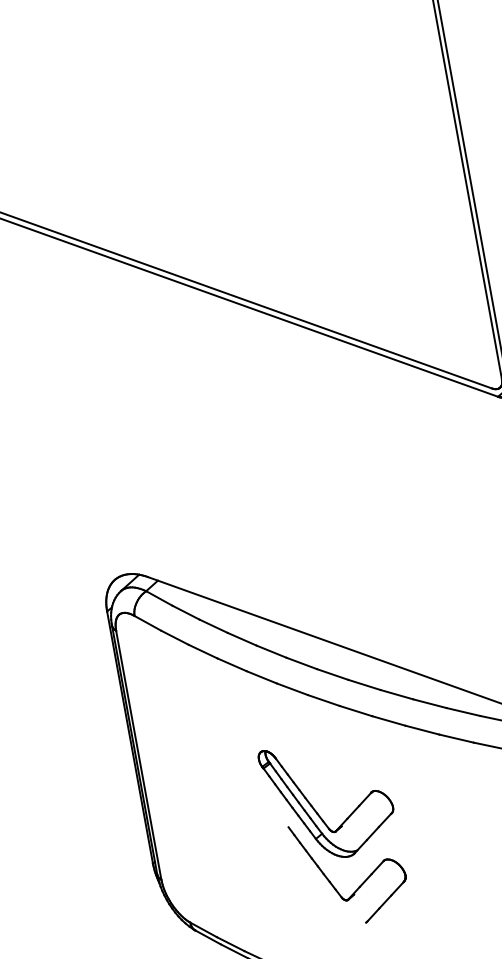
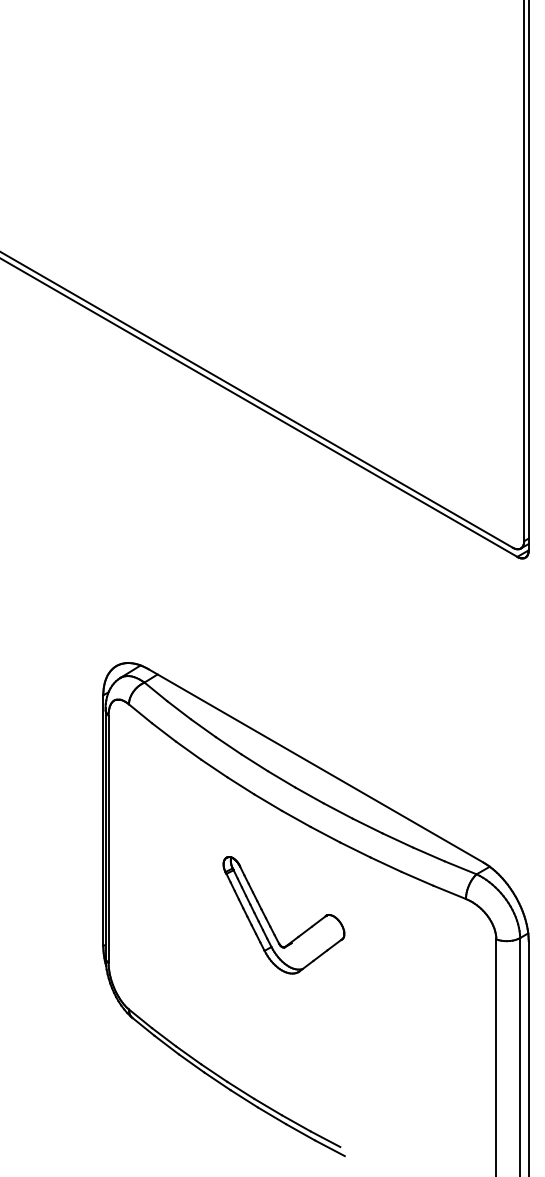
part: (363, 880) -> (303, 999), removed

